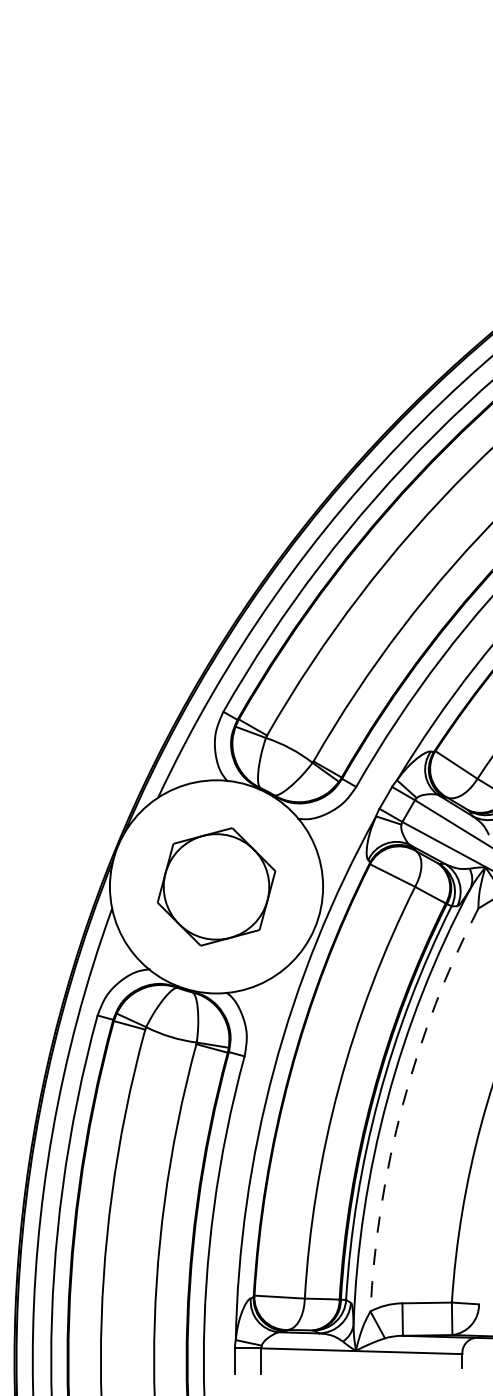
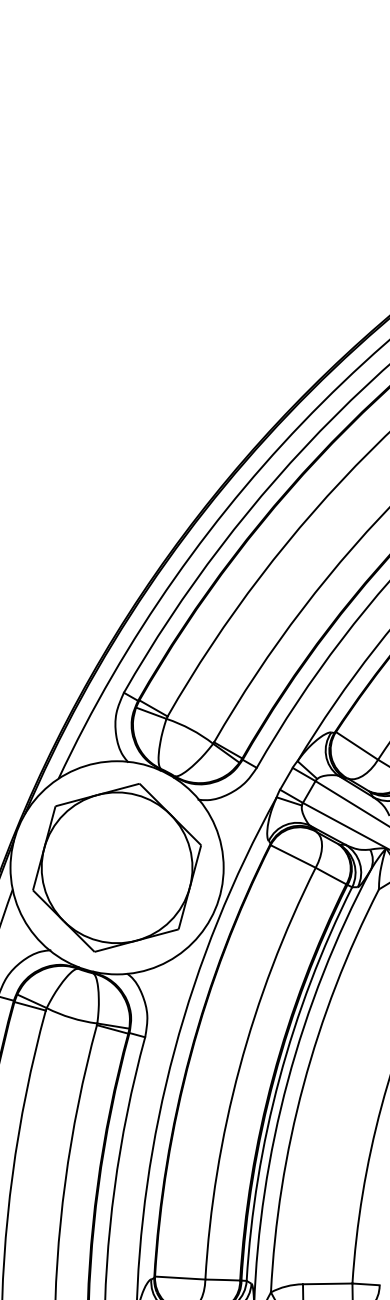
part: (216, 886) -> (117, 867), size x1.43
arc: (402, 1104) -> (303, 1085), dashed -> solid

